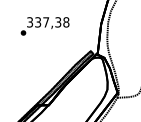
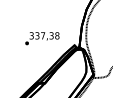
text: (45, 26) -> (42, 38), moved

